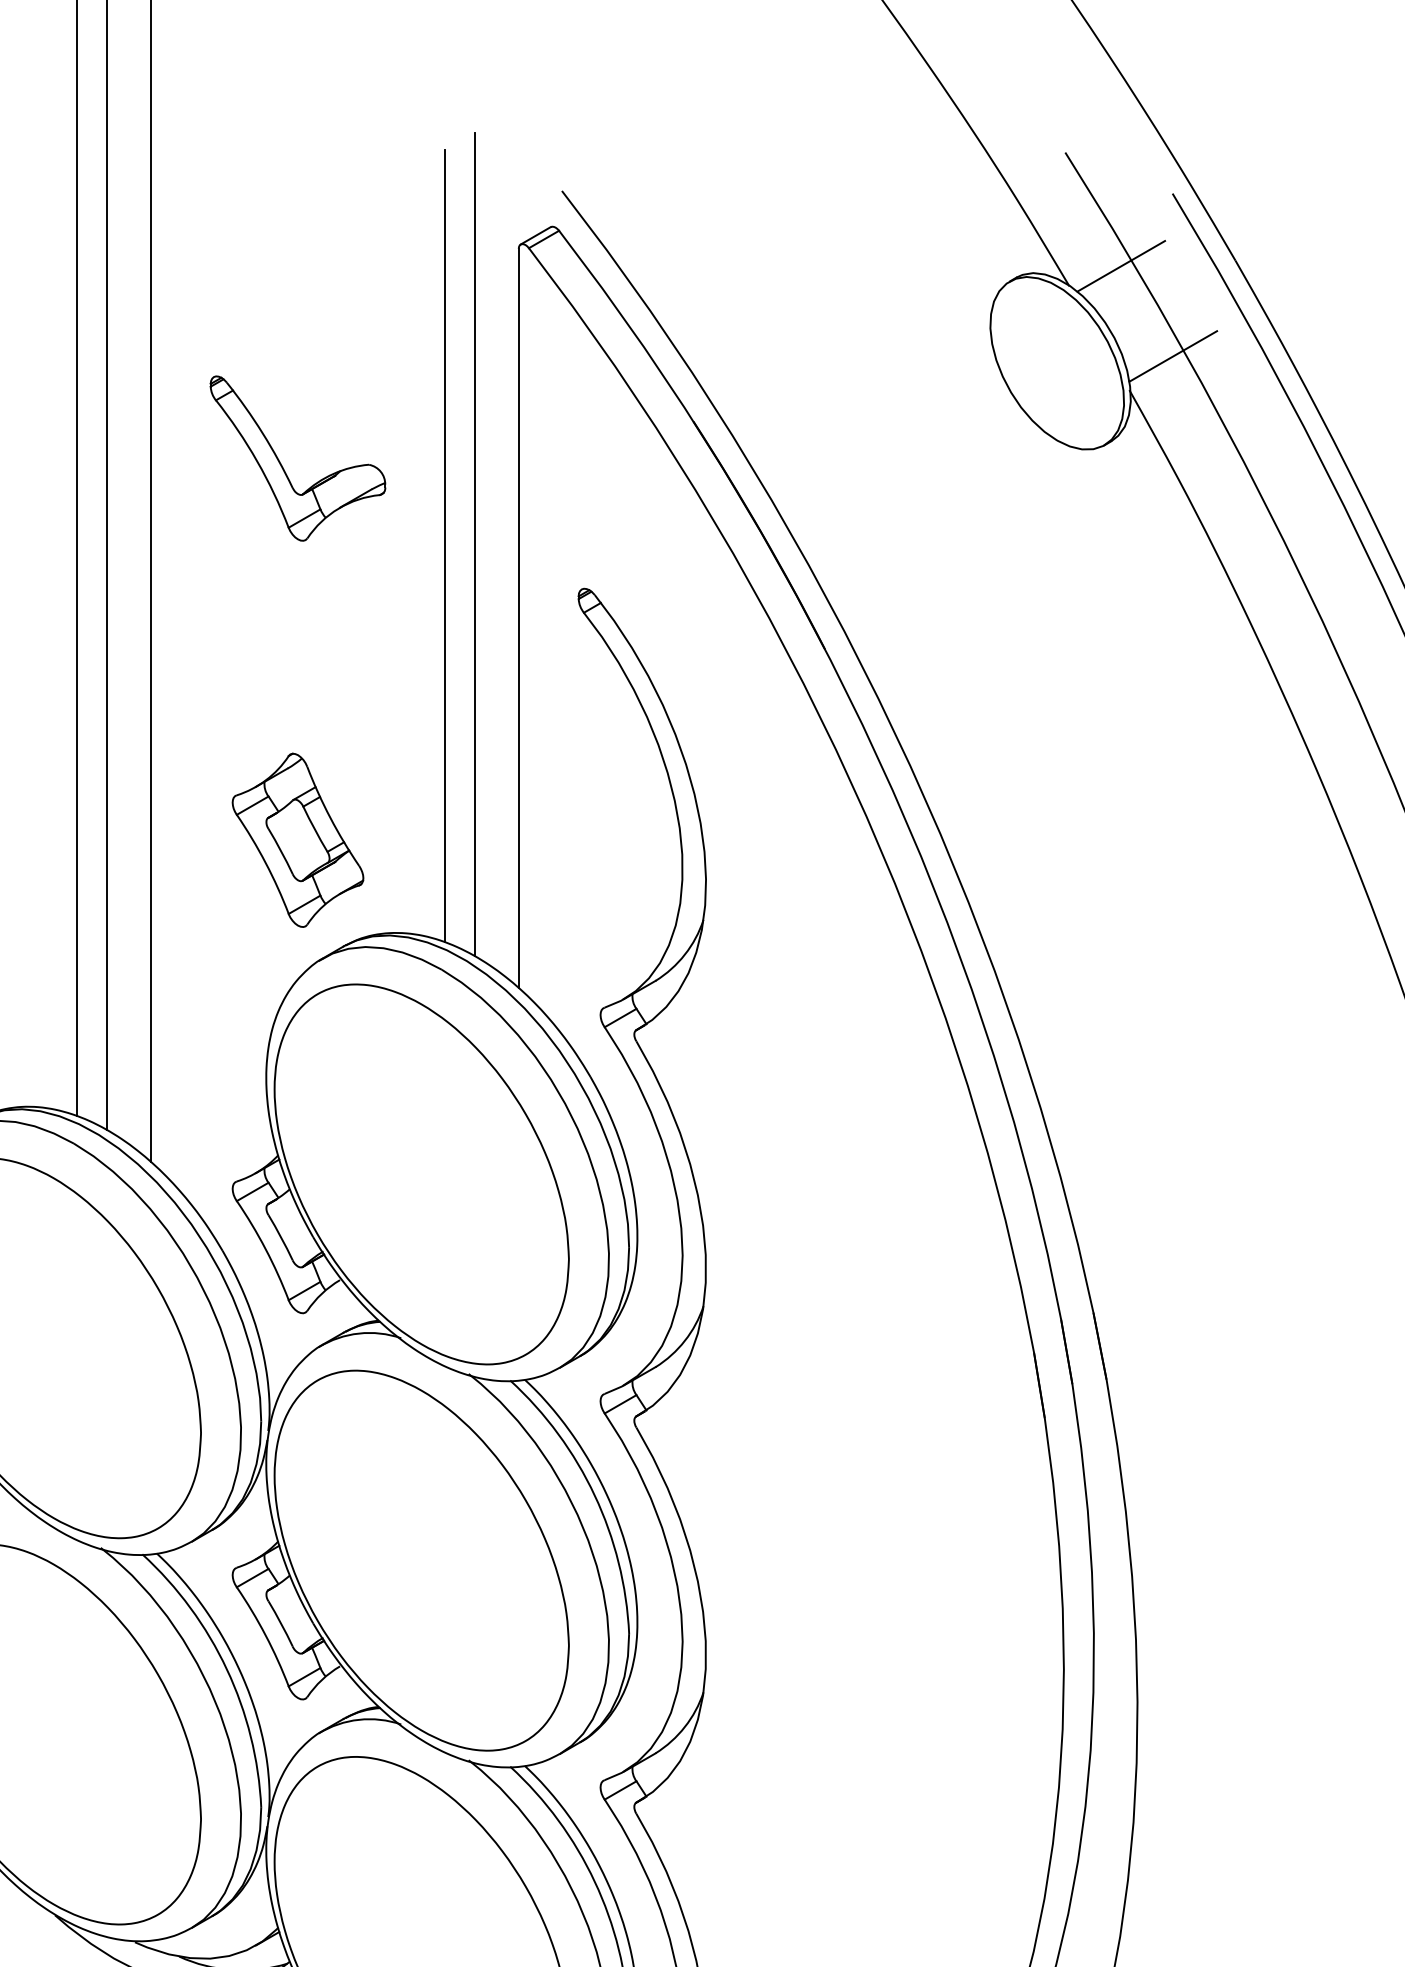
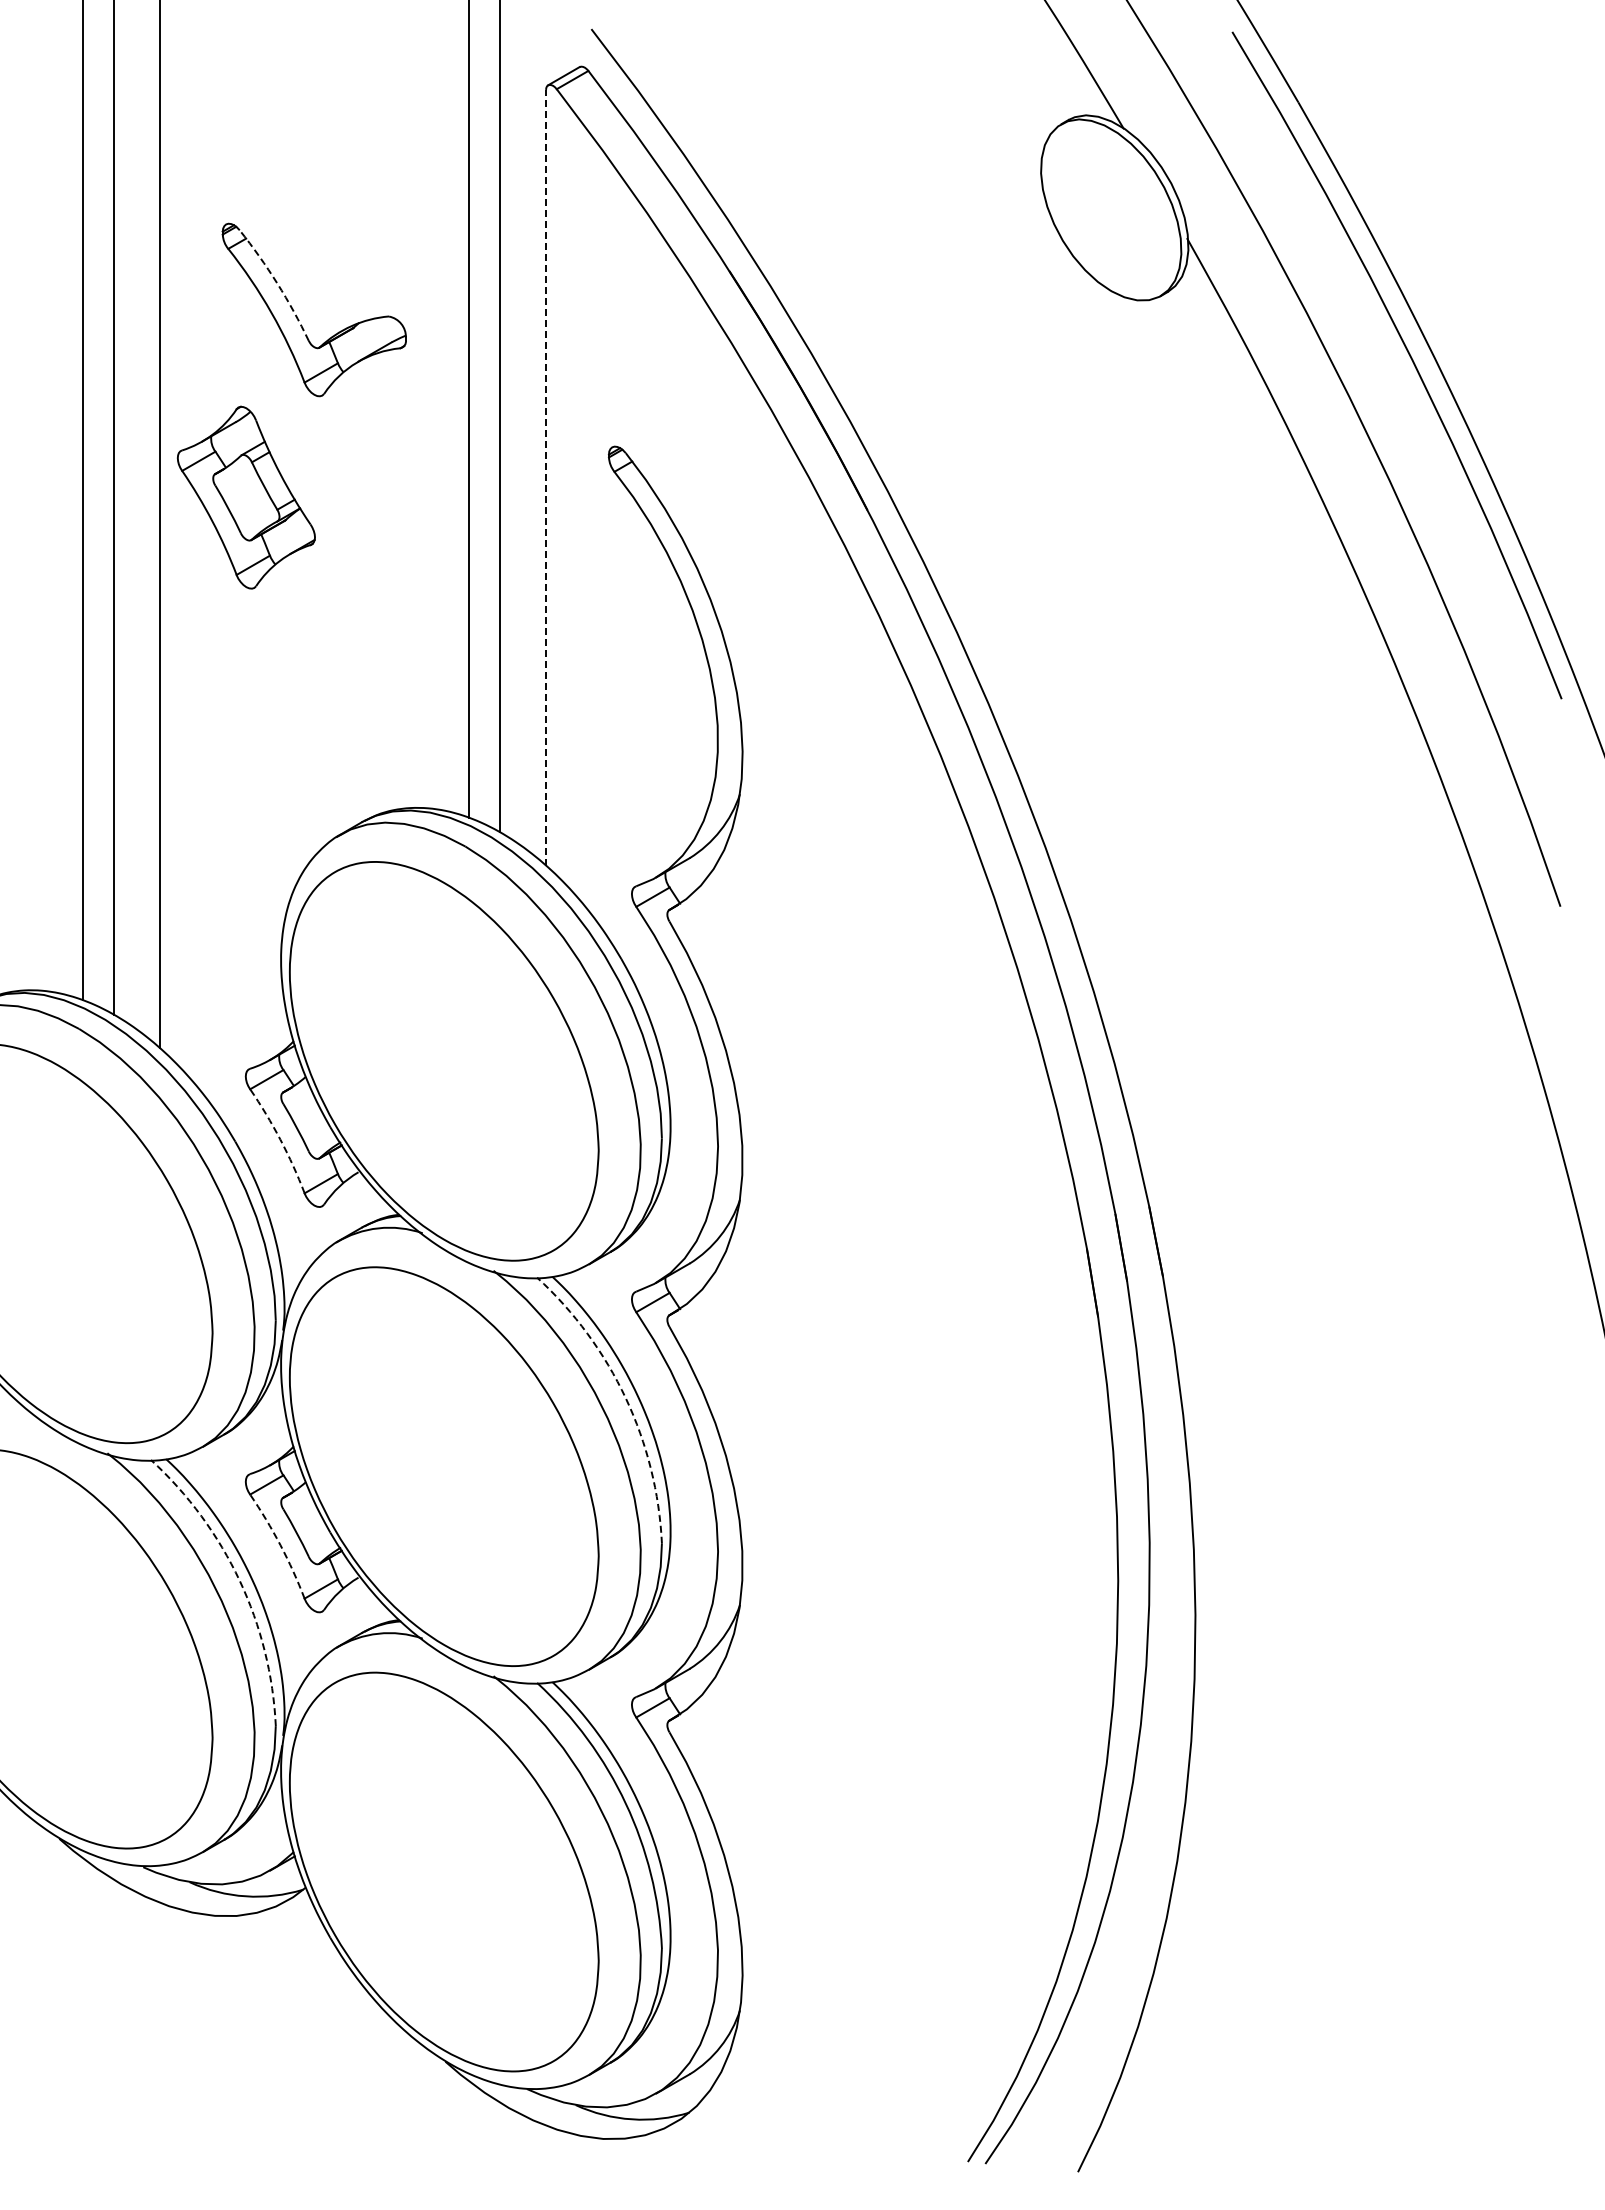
line: (1121, 265) -> (1178, 107), removed
line: (1172, 356) -> (1232, 202), removed
arc: (262, 433) -> (277, 283), solid -> dashed
line: (519, 618) -> (546, 477), solid -> dashed
part: (297, 840) -> (245, 497), moved
arc: (265, 1248) -> (280, 1139), solid -> dashed
arc: (594, 1495) -> (625, 1398), solid -> dashed
arc: (265, 1635) -> (280, 1545), solid -> dashed
arc: (226, 1669) -> (239, 1580), solid -> dashed

